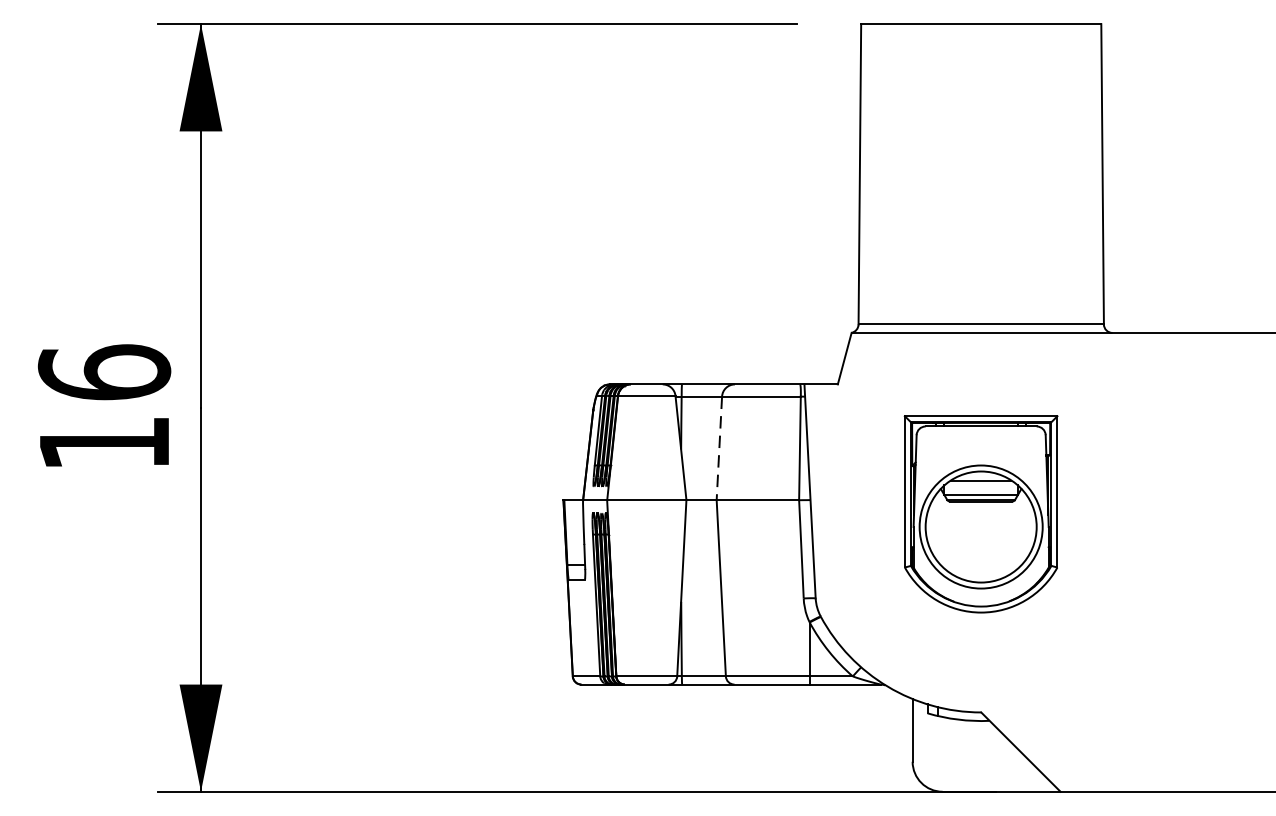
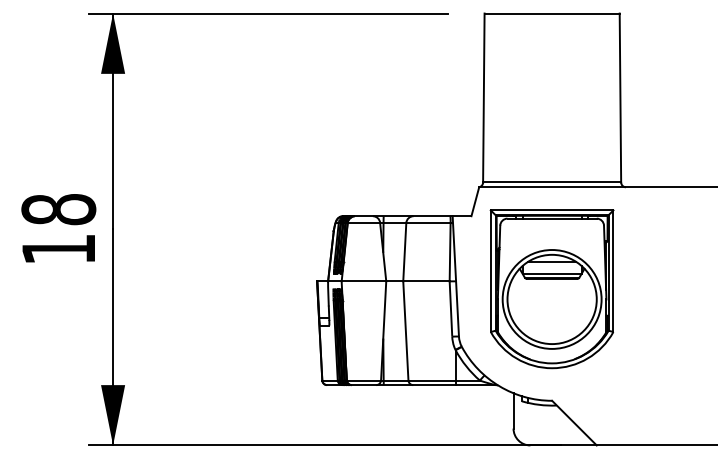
text: (103, 372) -> (58, 209), 16 -> 18
line: (718, 448) -> (404, 252), dashed -> solid
part: (980, 514) -> (551, 289), size x1.43

